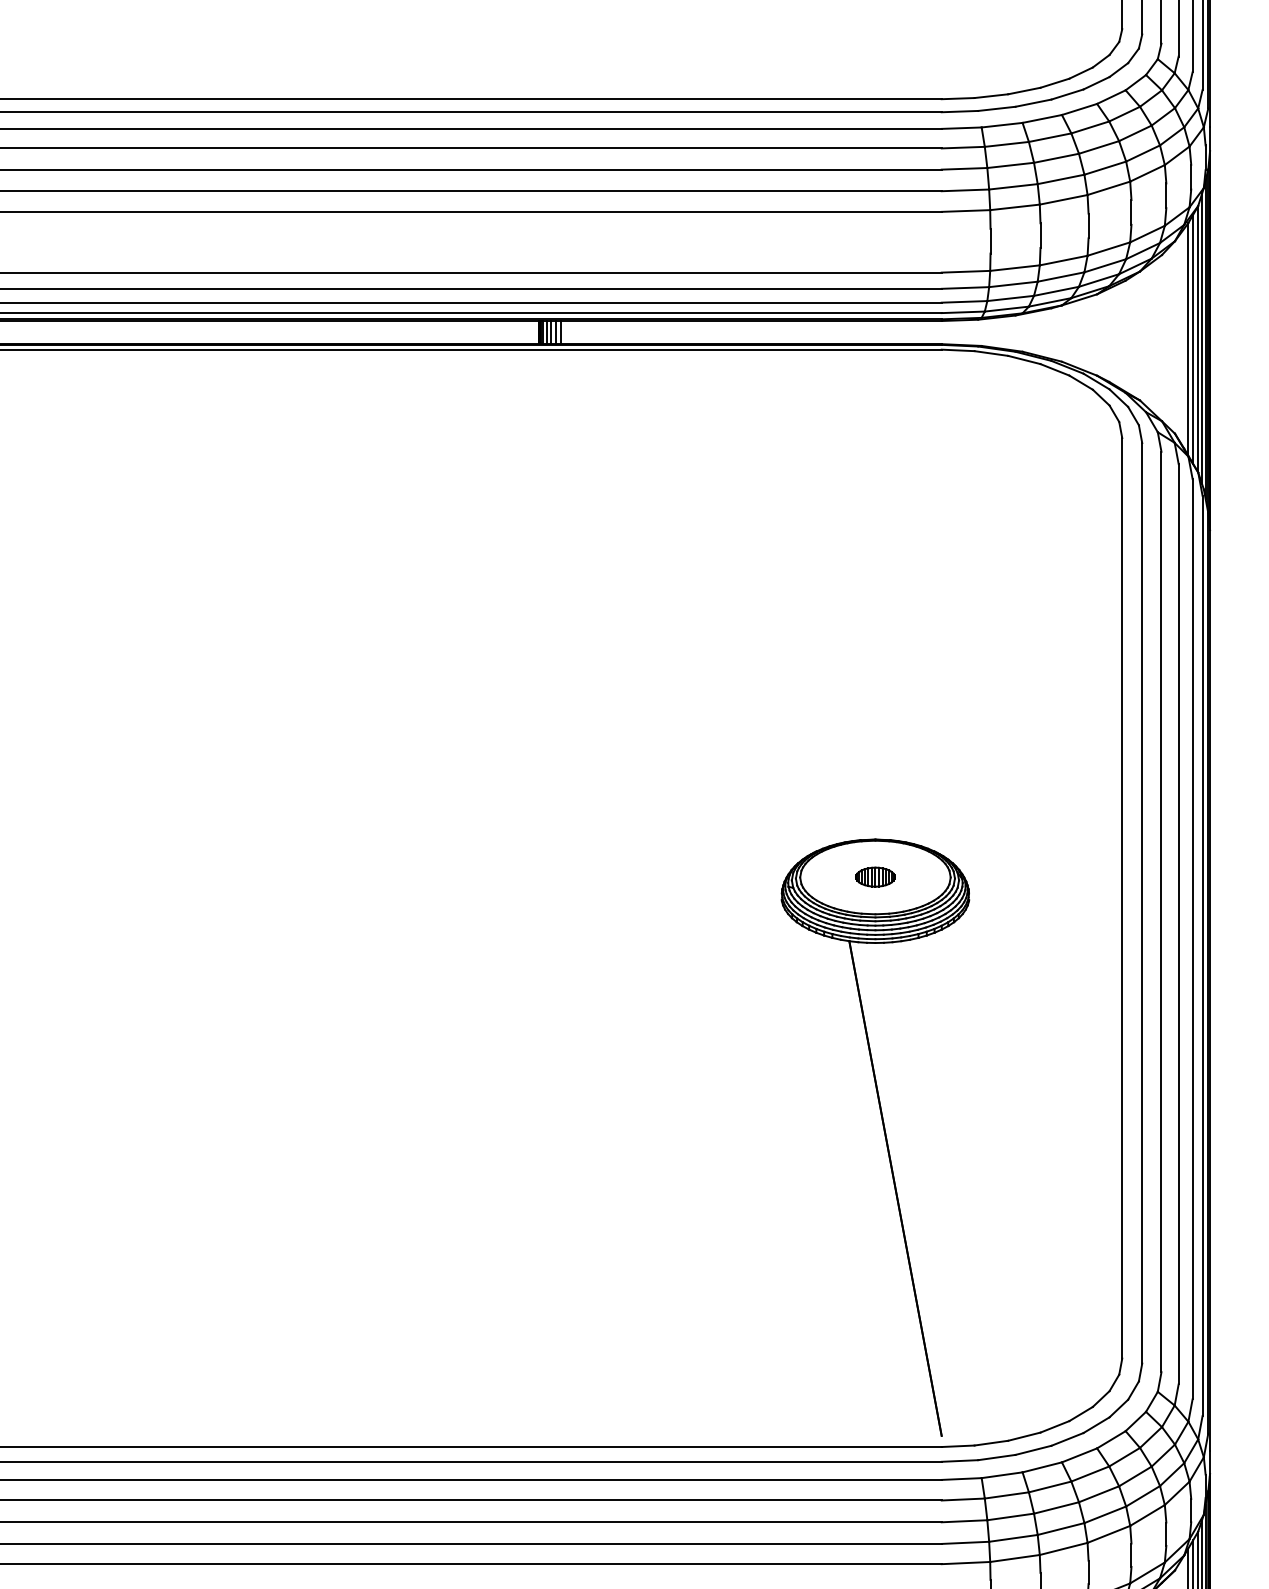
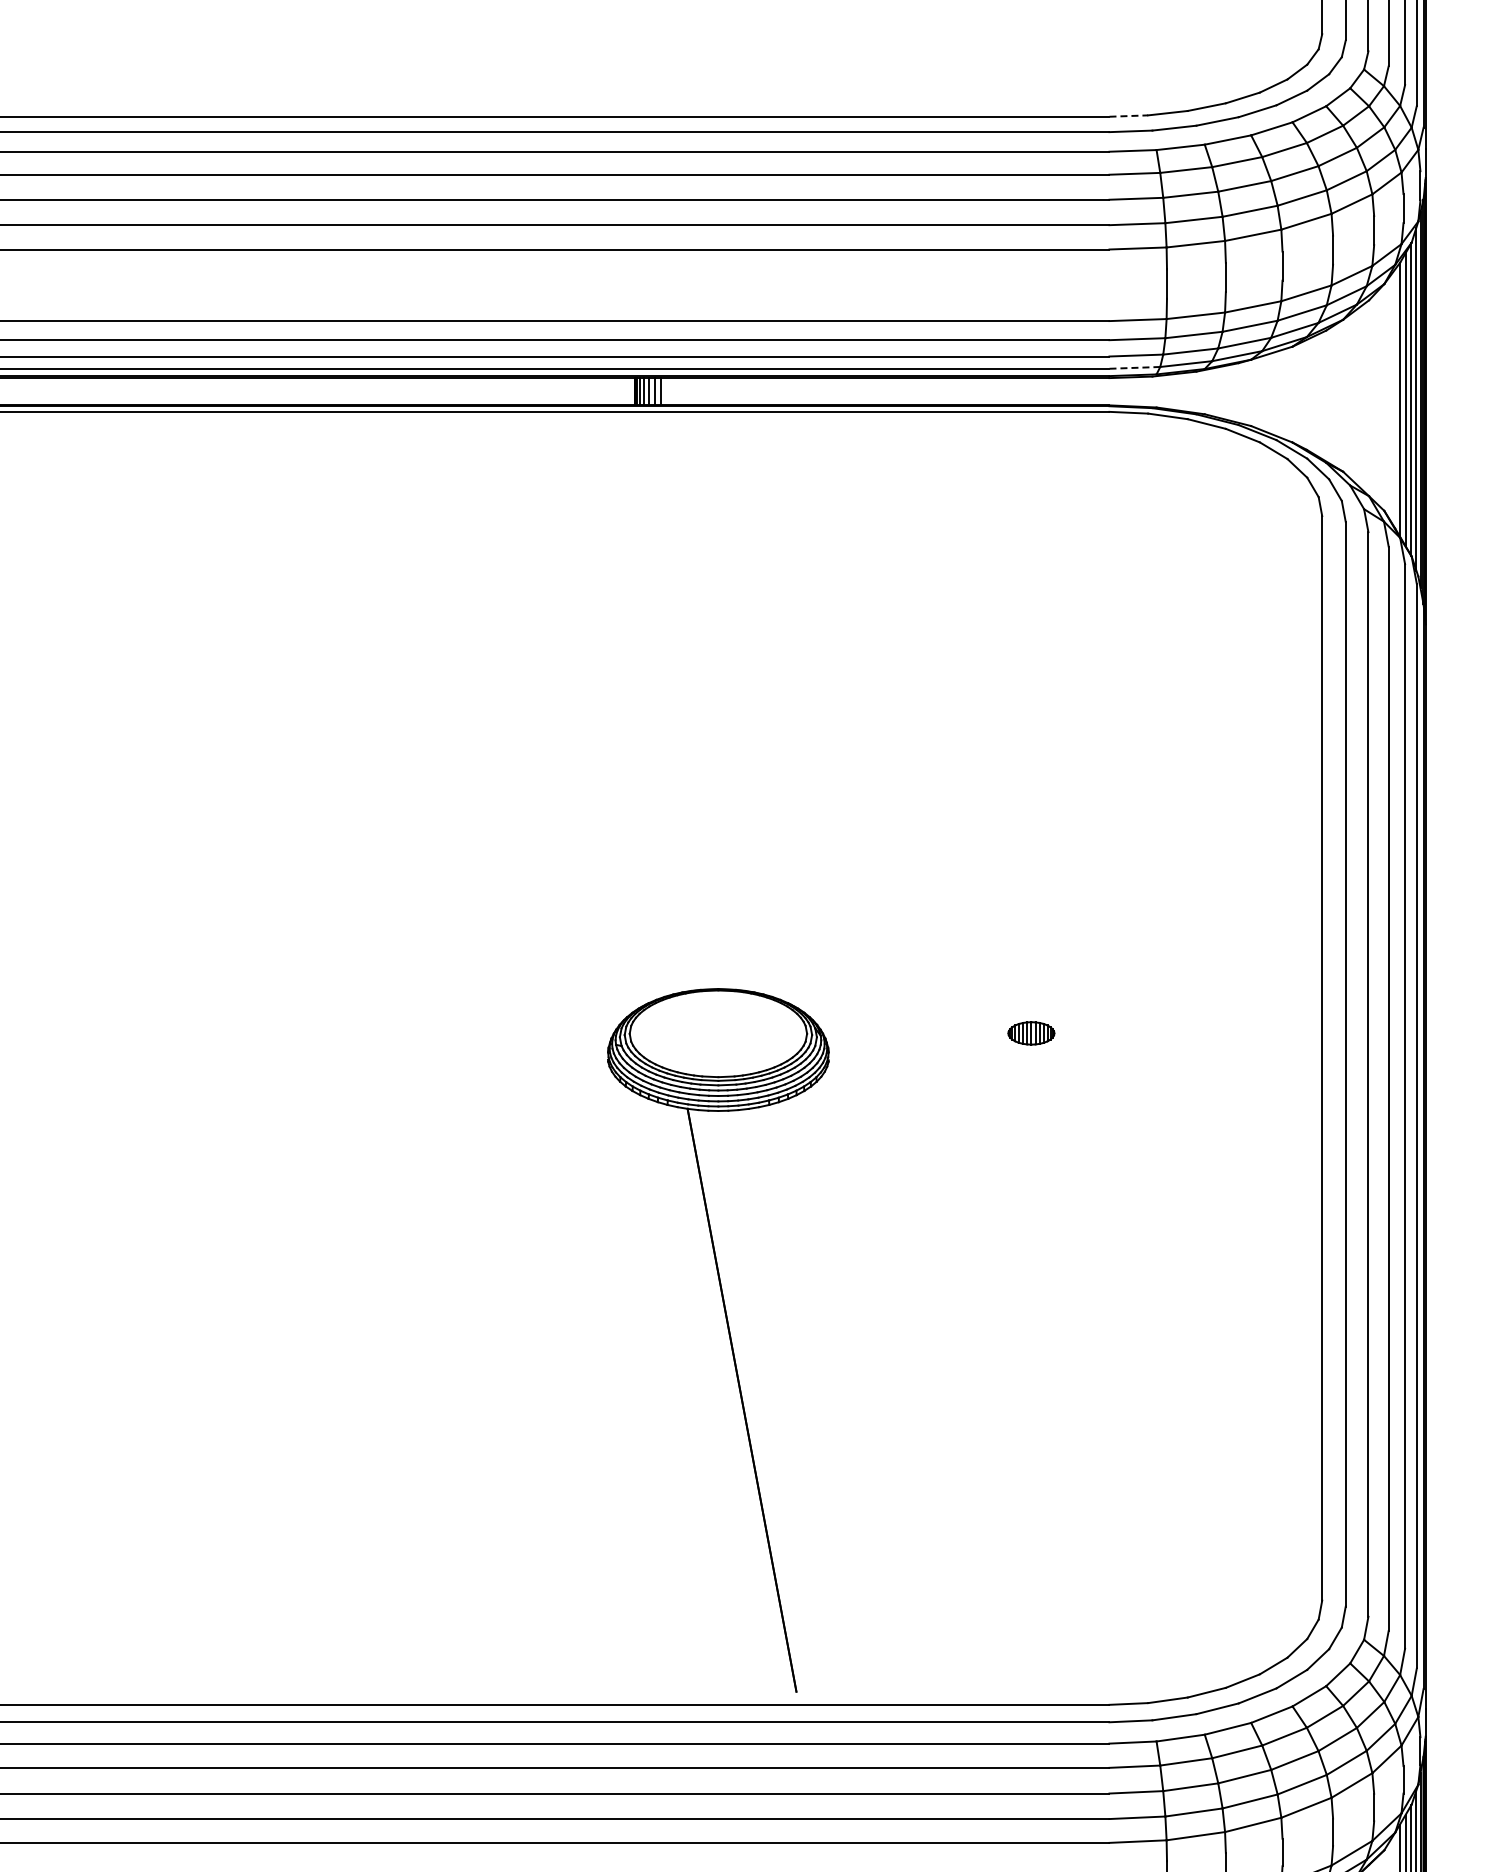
line: (958, 98) -> (1129, 116), solid -> dashed
line: (963, 312) -> (1135, 367), solid -> dashed
part: (884, 1137) -> (729, 1340), moved

